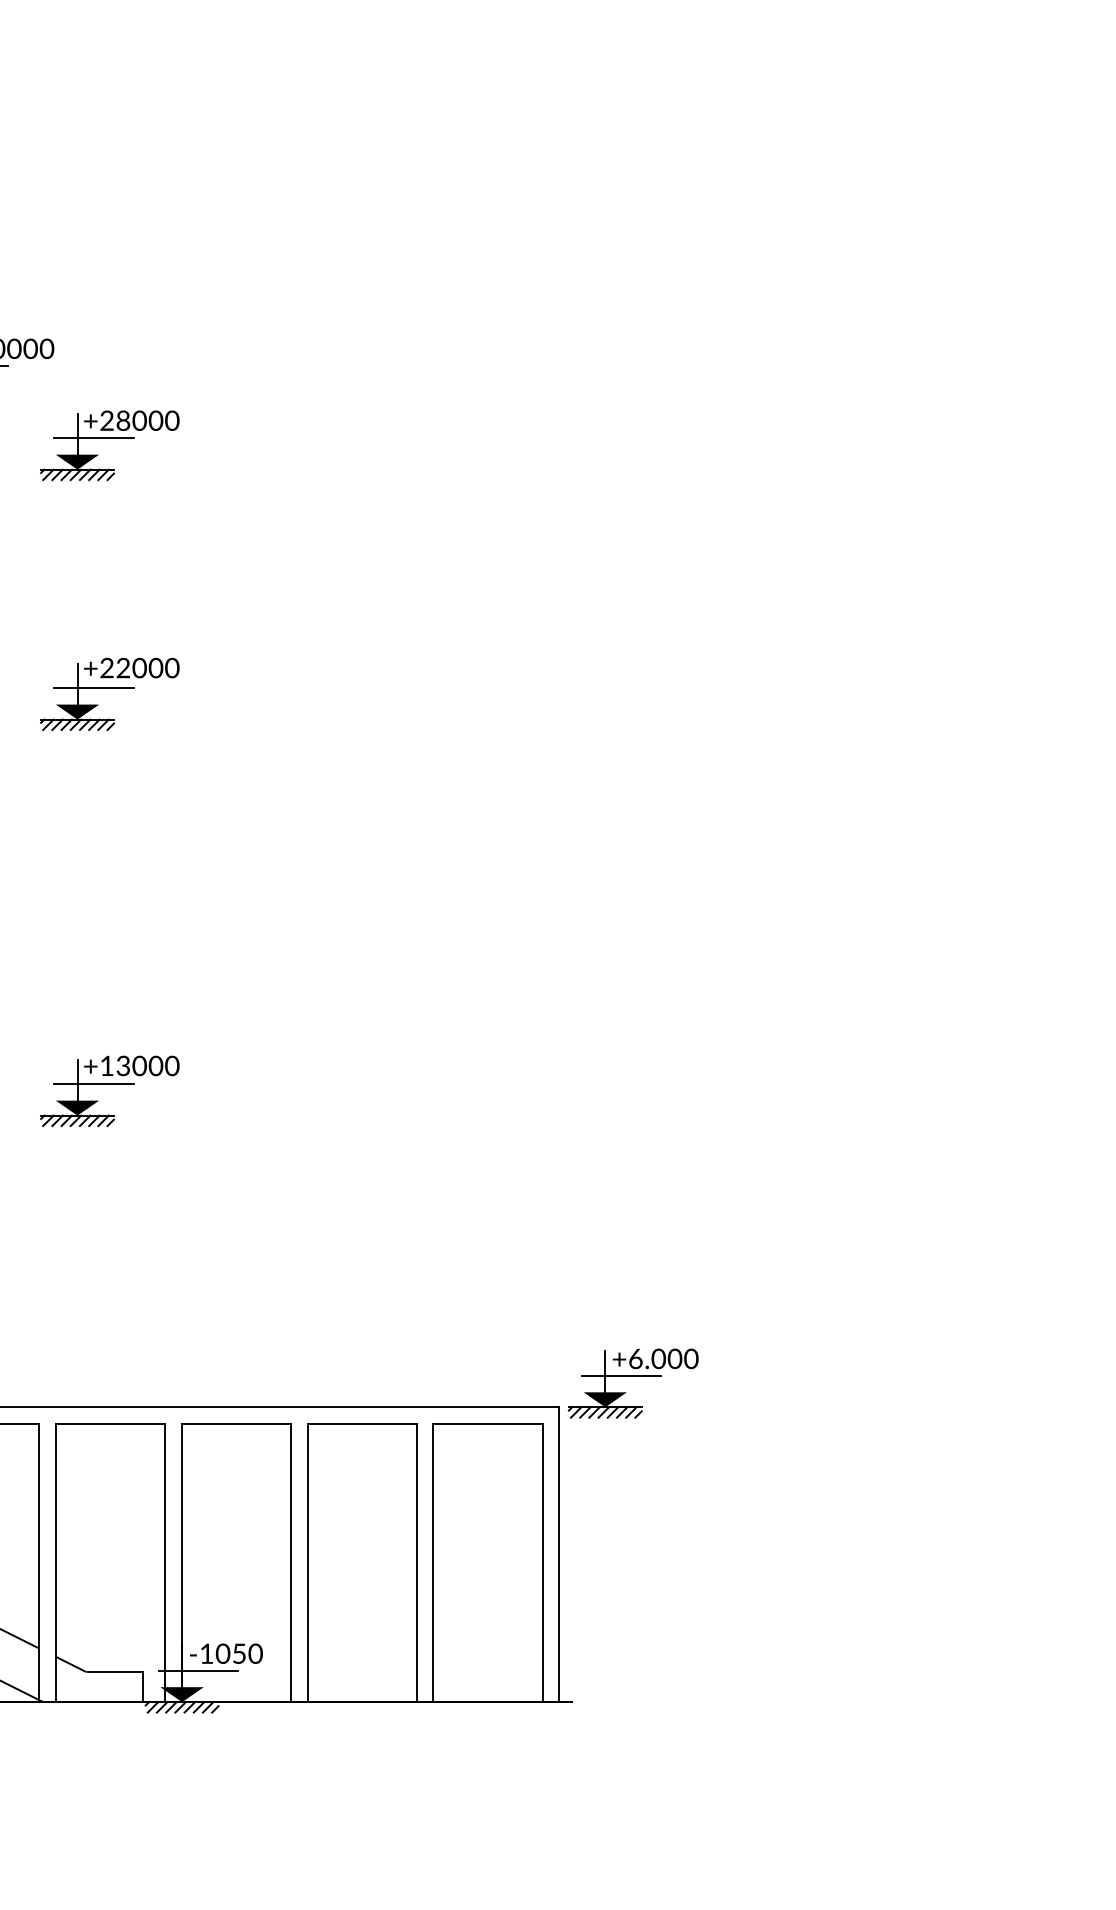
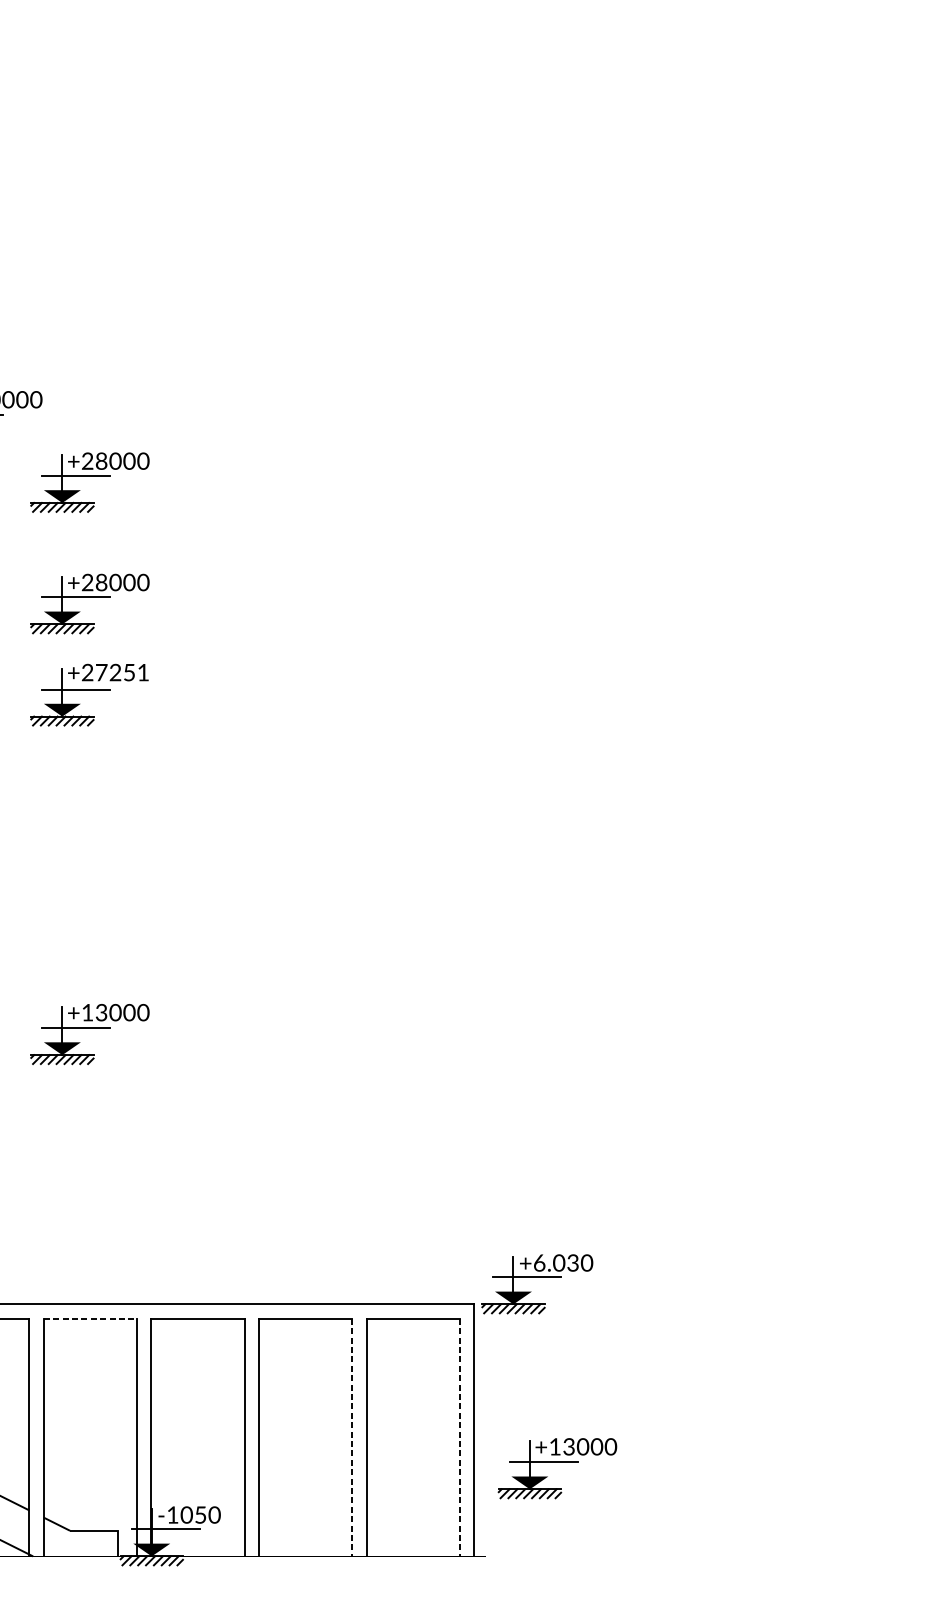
part: (109, 580) -> (89, 597), added
text: (147, 667) -> (122, 672), +22000 -> +27251
text: (674, 1358) -> (572, 1262), +6.000 -> +6.030
line: (110, 1424) -> (90, 1319), solid -> dashed
line: (416, 1563) -> (352, 1437), solid -> dashed
line: (542, 1563) -> (459, 1437), solid -> dashed
part: (656, 1592) -> (557, 1462), added

